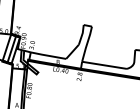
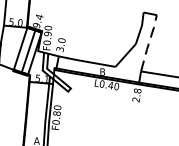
line: (87, 43) -> (149, 42), solid -> dashed

